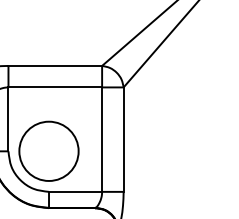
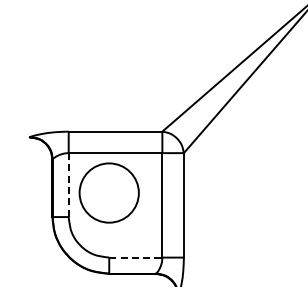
line: (8, 119) -> (68, 185), solid -> dashed
circle: (48, 150) -> (108, 192), moved
line: (75, 191) -> (135, 257), solid -> dashed

